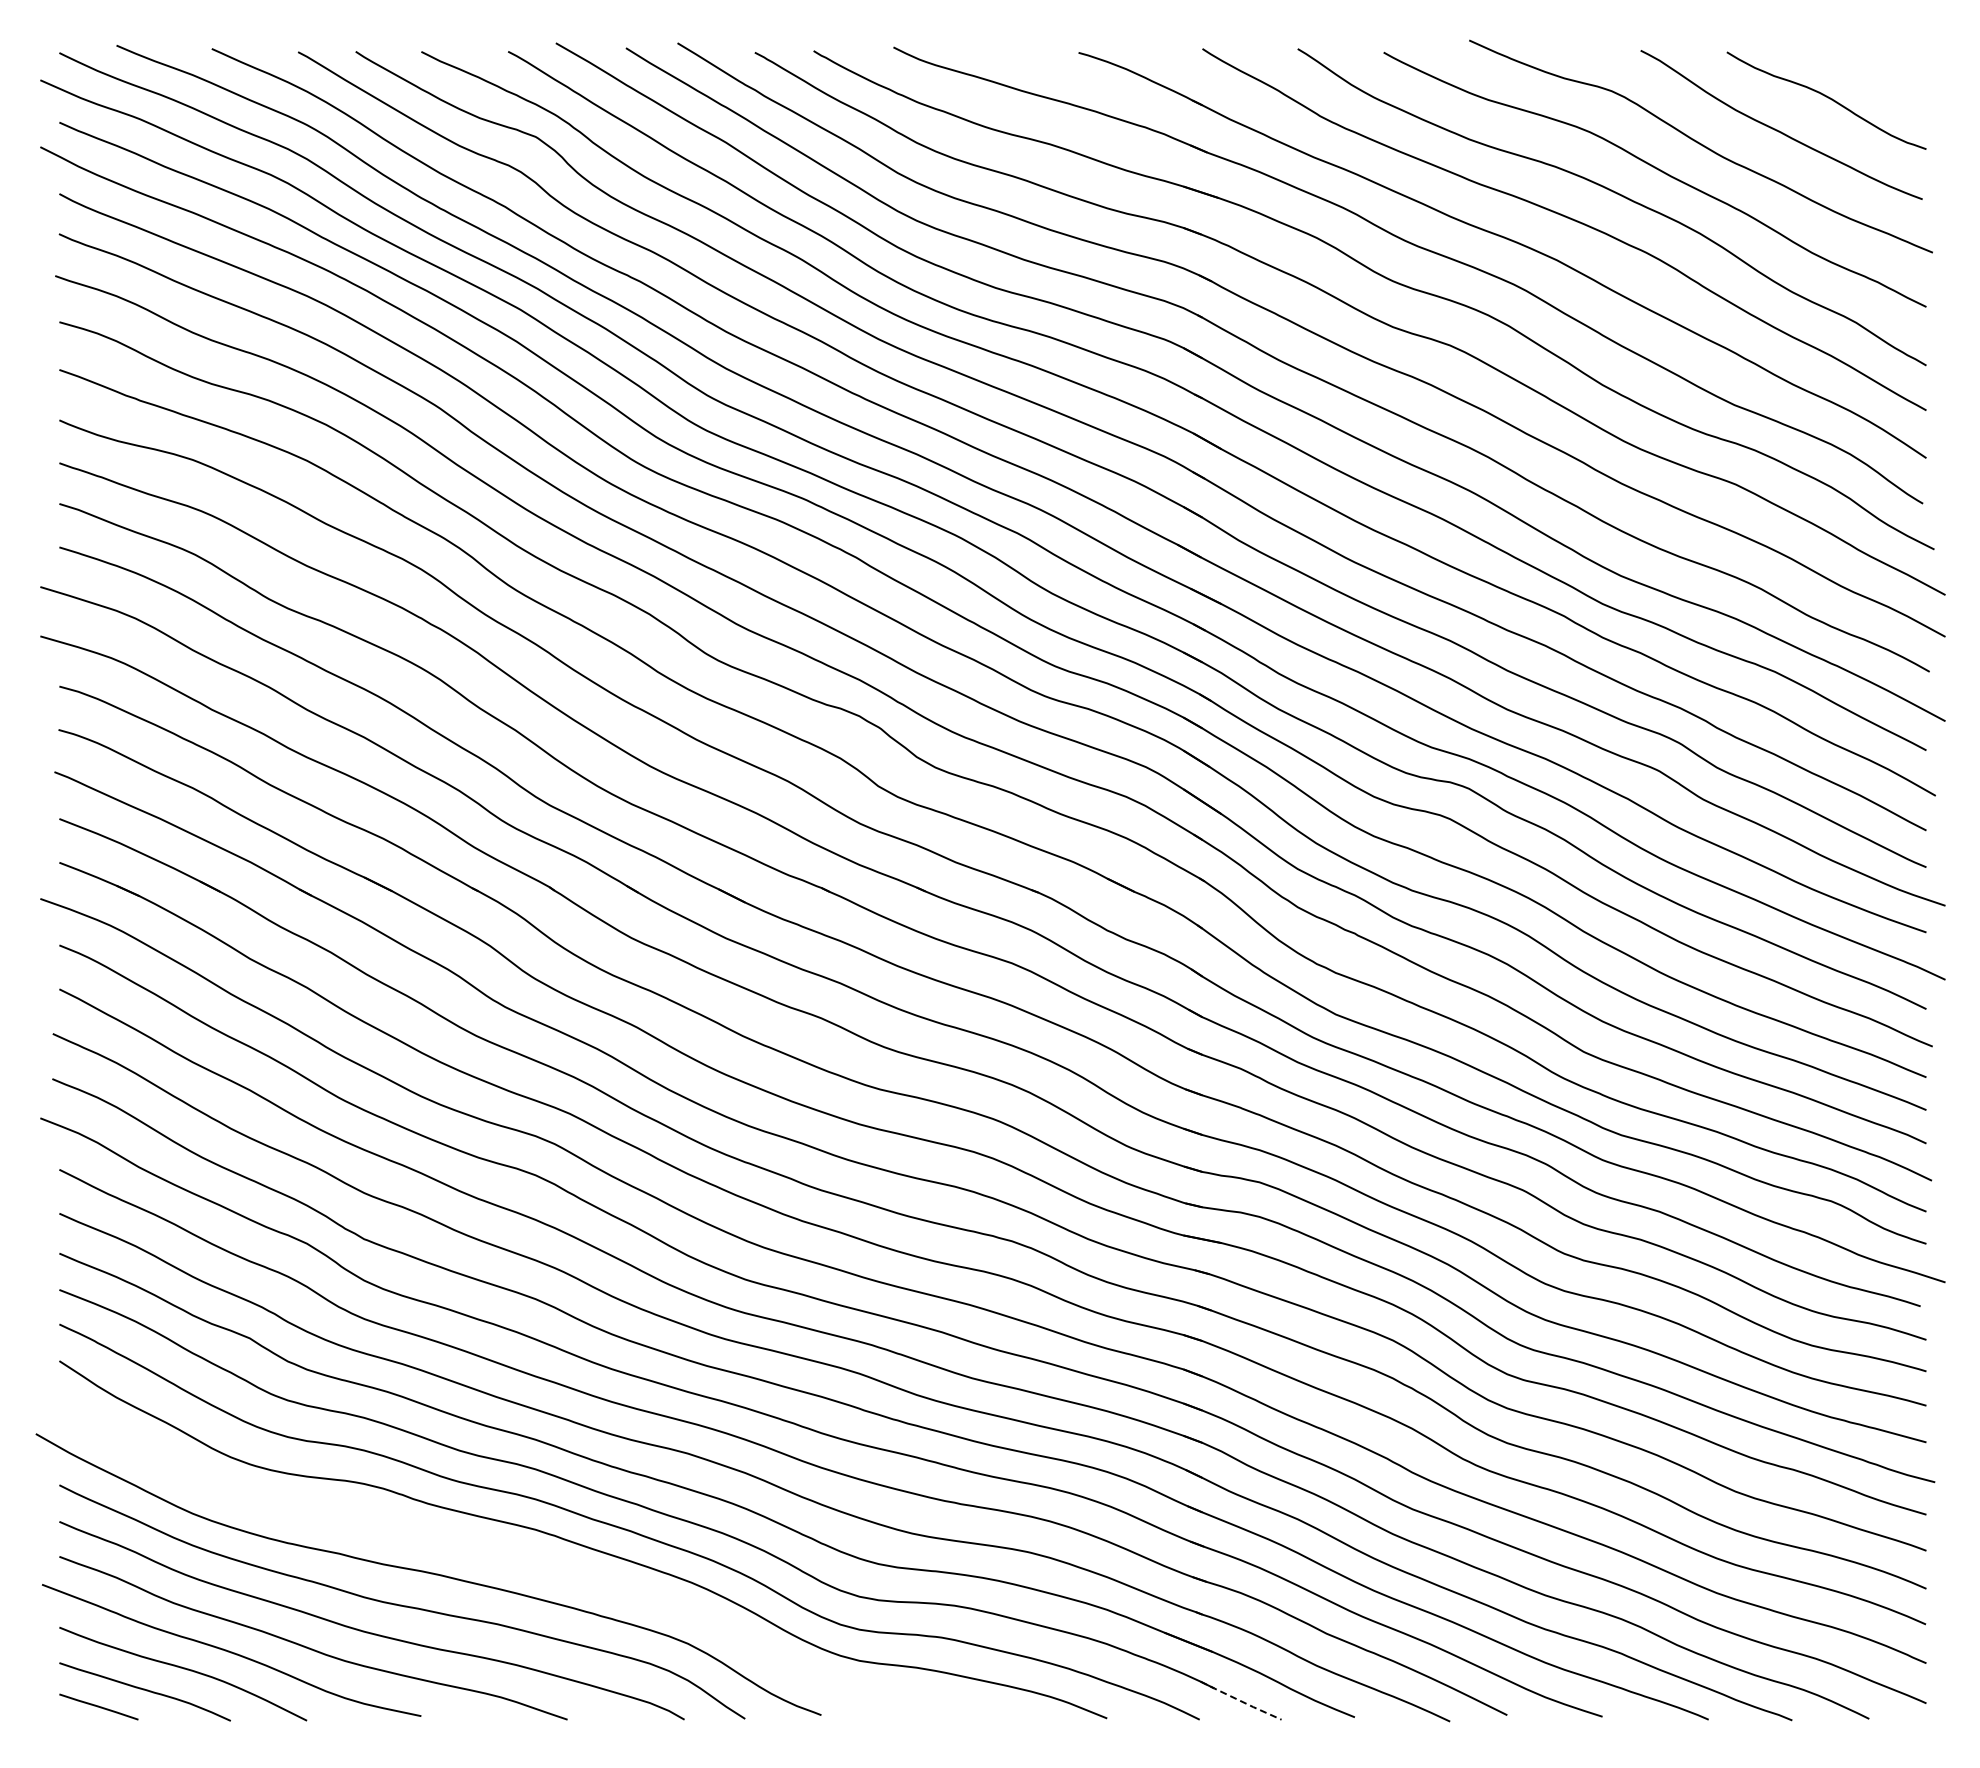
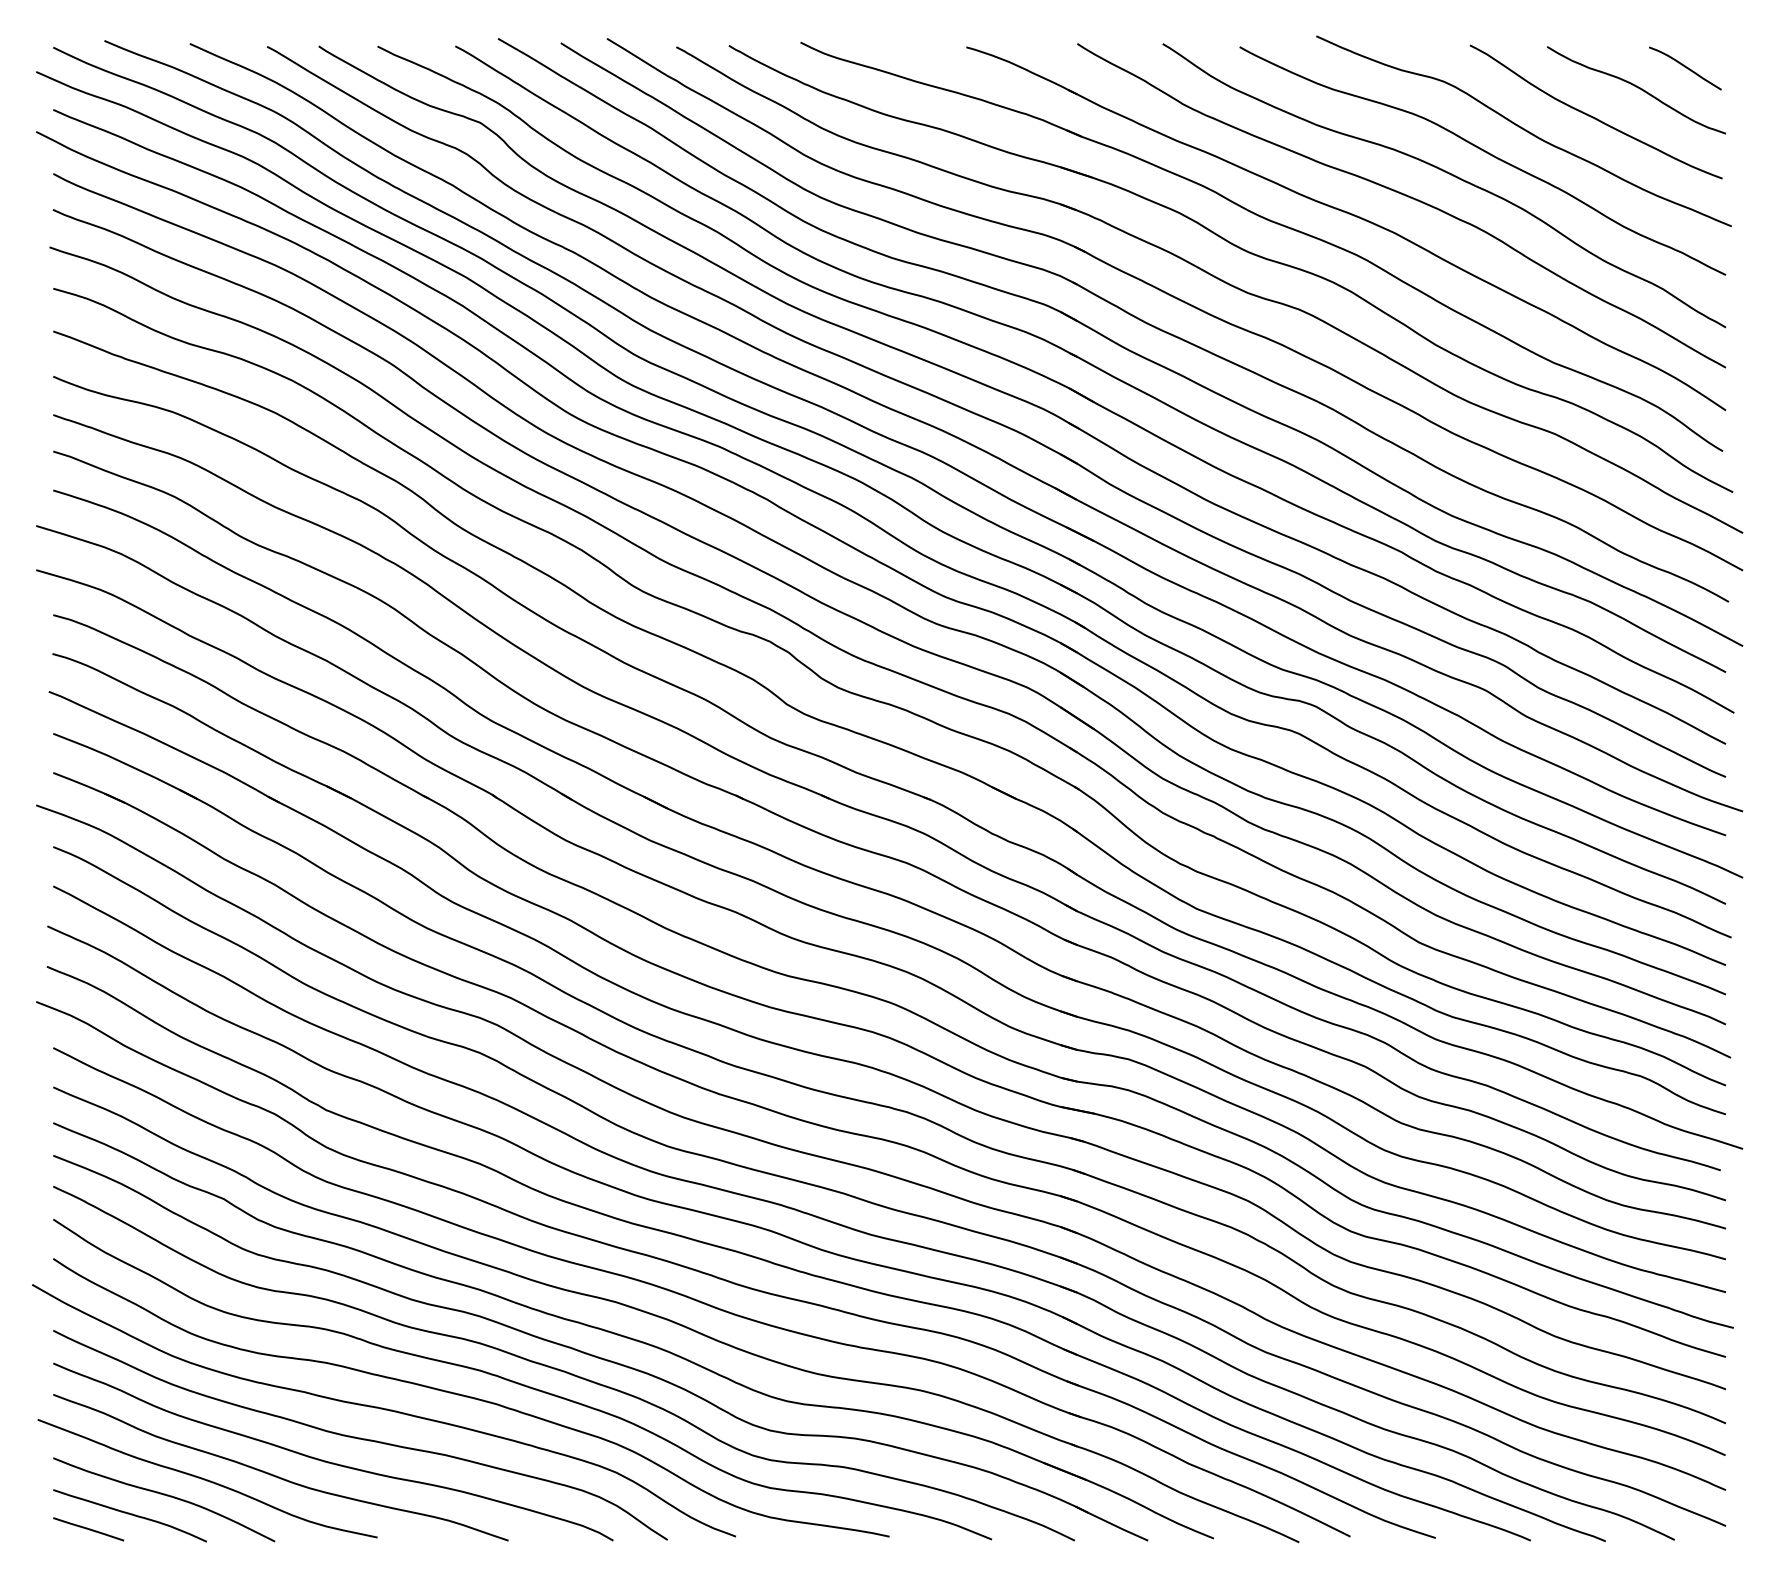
curve: (1880, 75) -> (1684, 67), added
curve: (525, 1559) -> (470, 1397), added
line: (1240, 1701) -> (1111, 1524), dashed -> solid

